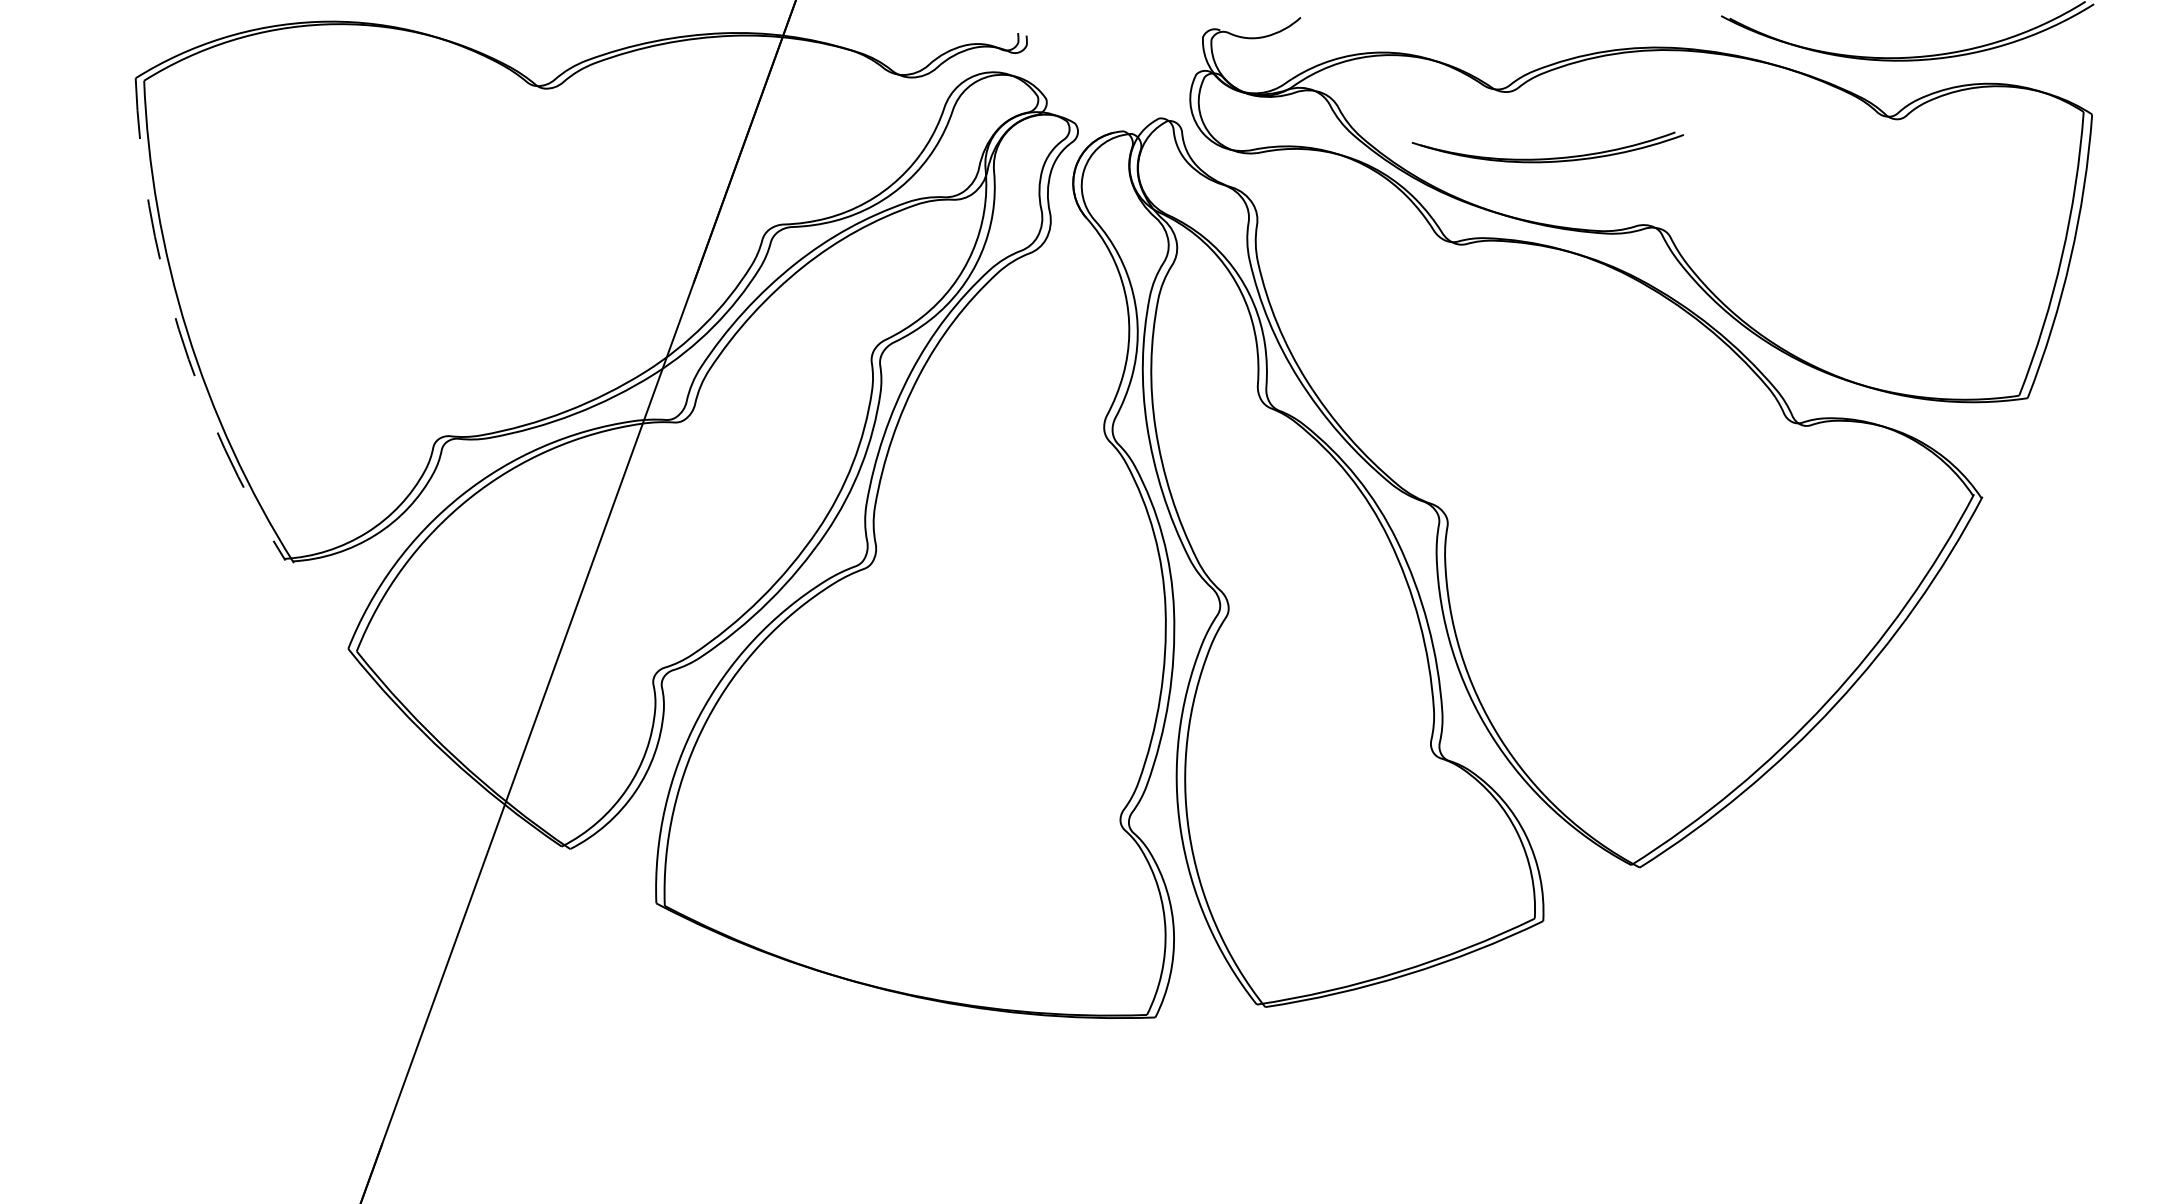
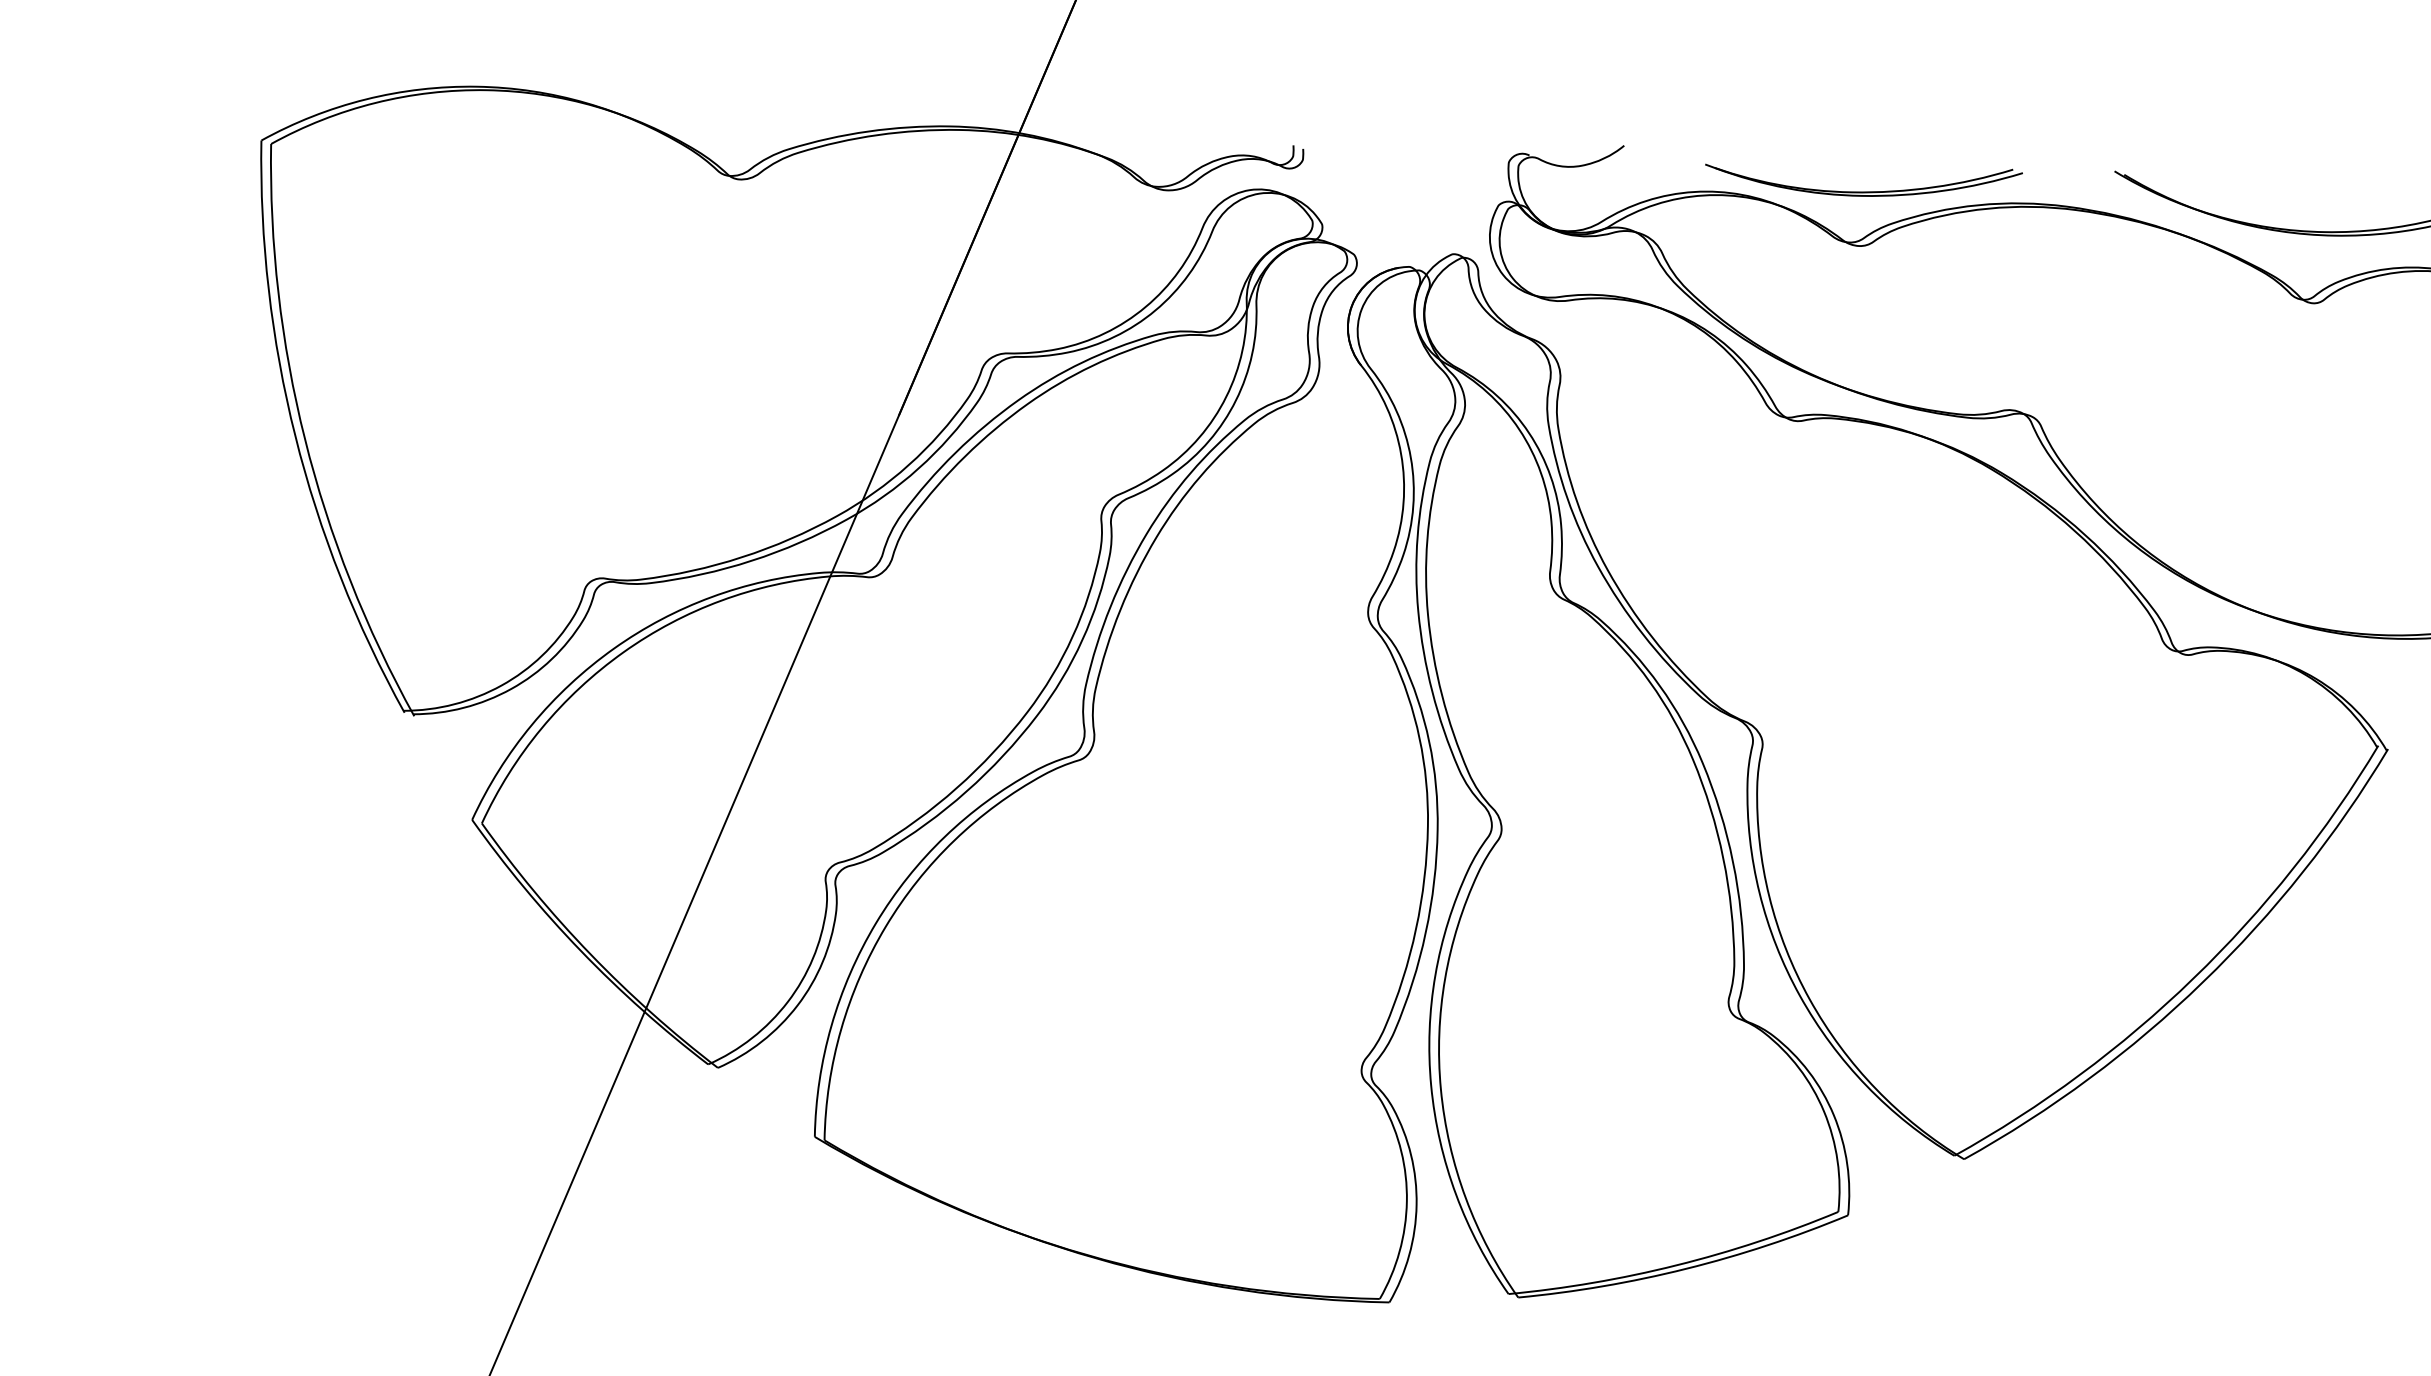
part: (1551, 157) -> (1867, 190), moved
arc: (178, 329) -> (294, 436), dashed -> solid

